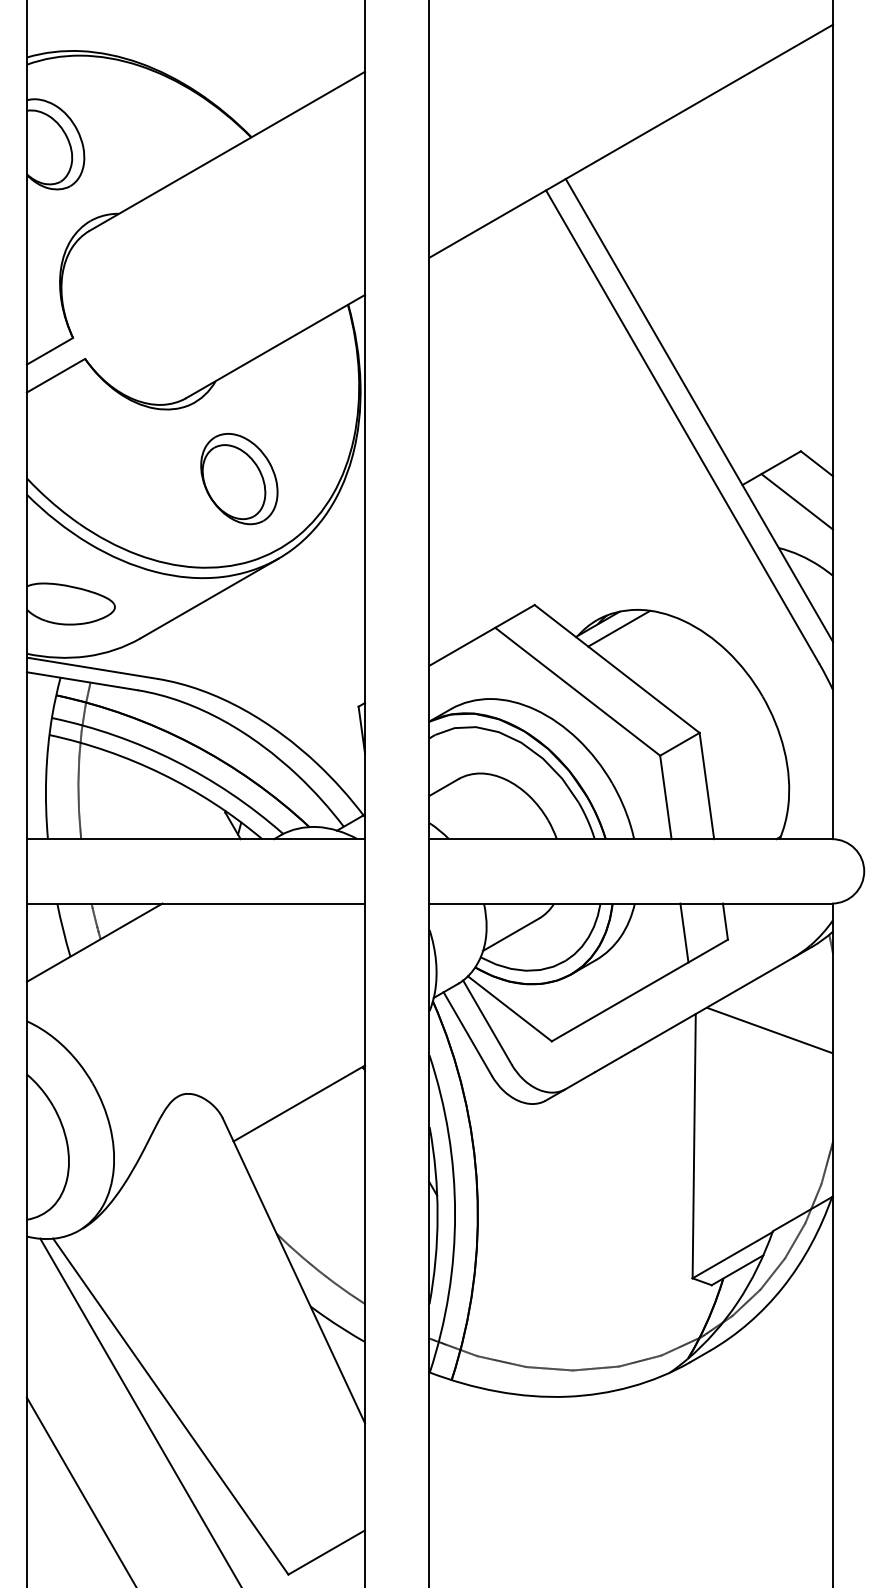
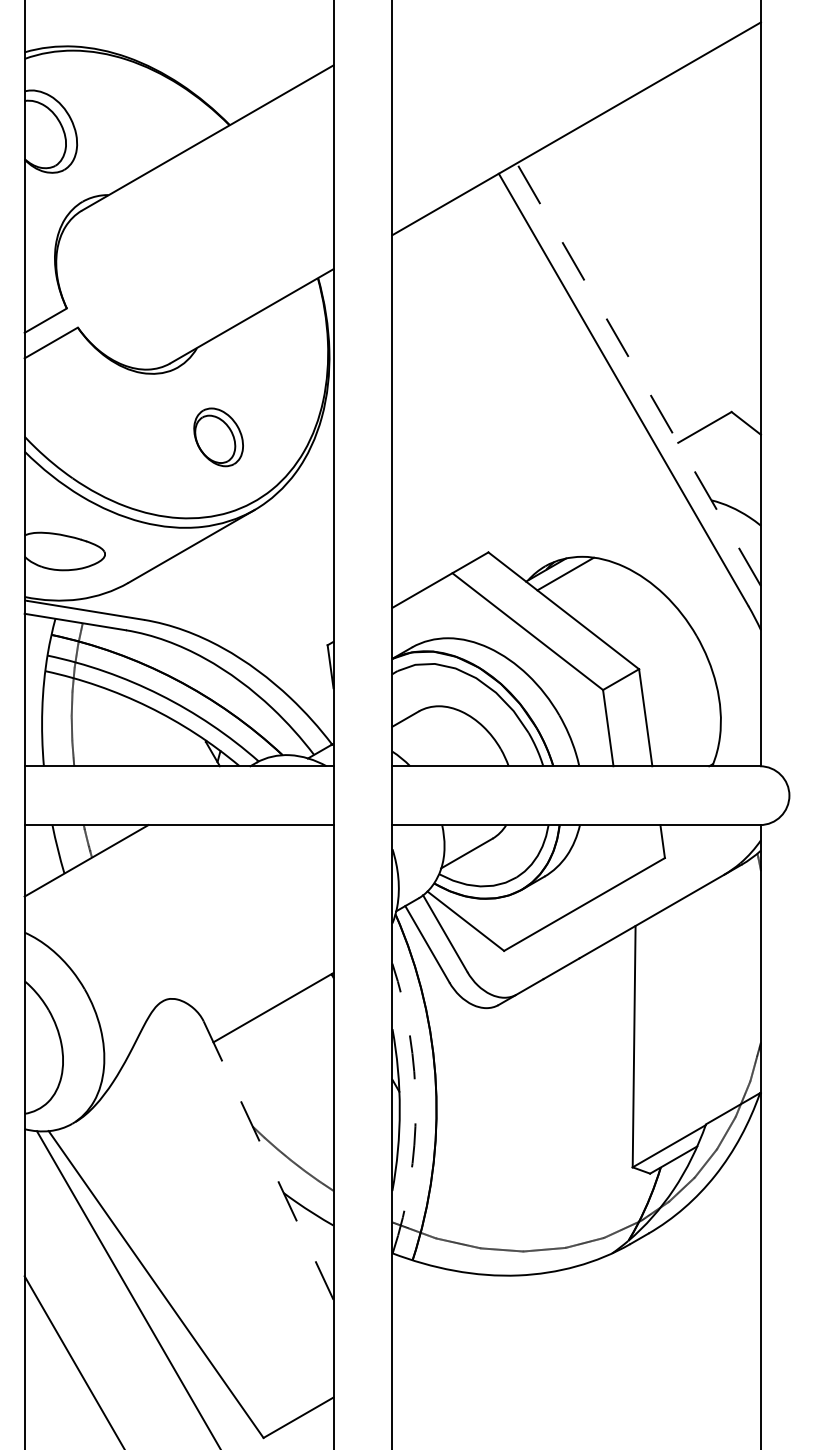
line: (698, 410) -> (638, 374), solid -> dashed
part: (239, 479) -> (218, 437), size x0.7
line: (796, 501) -> (727, 457), removed
line: (683, 932) -> (624, 851), removed
line: (769, 1029) -> (702, 940), removed
arc: (454, 1213) -> (415, 1108), solid -> dashed
line: (293, 1270) -> (268, 1160), solid -> dashed

